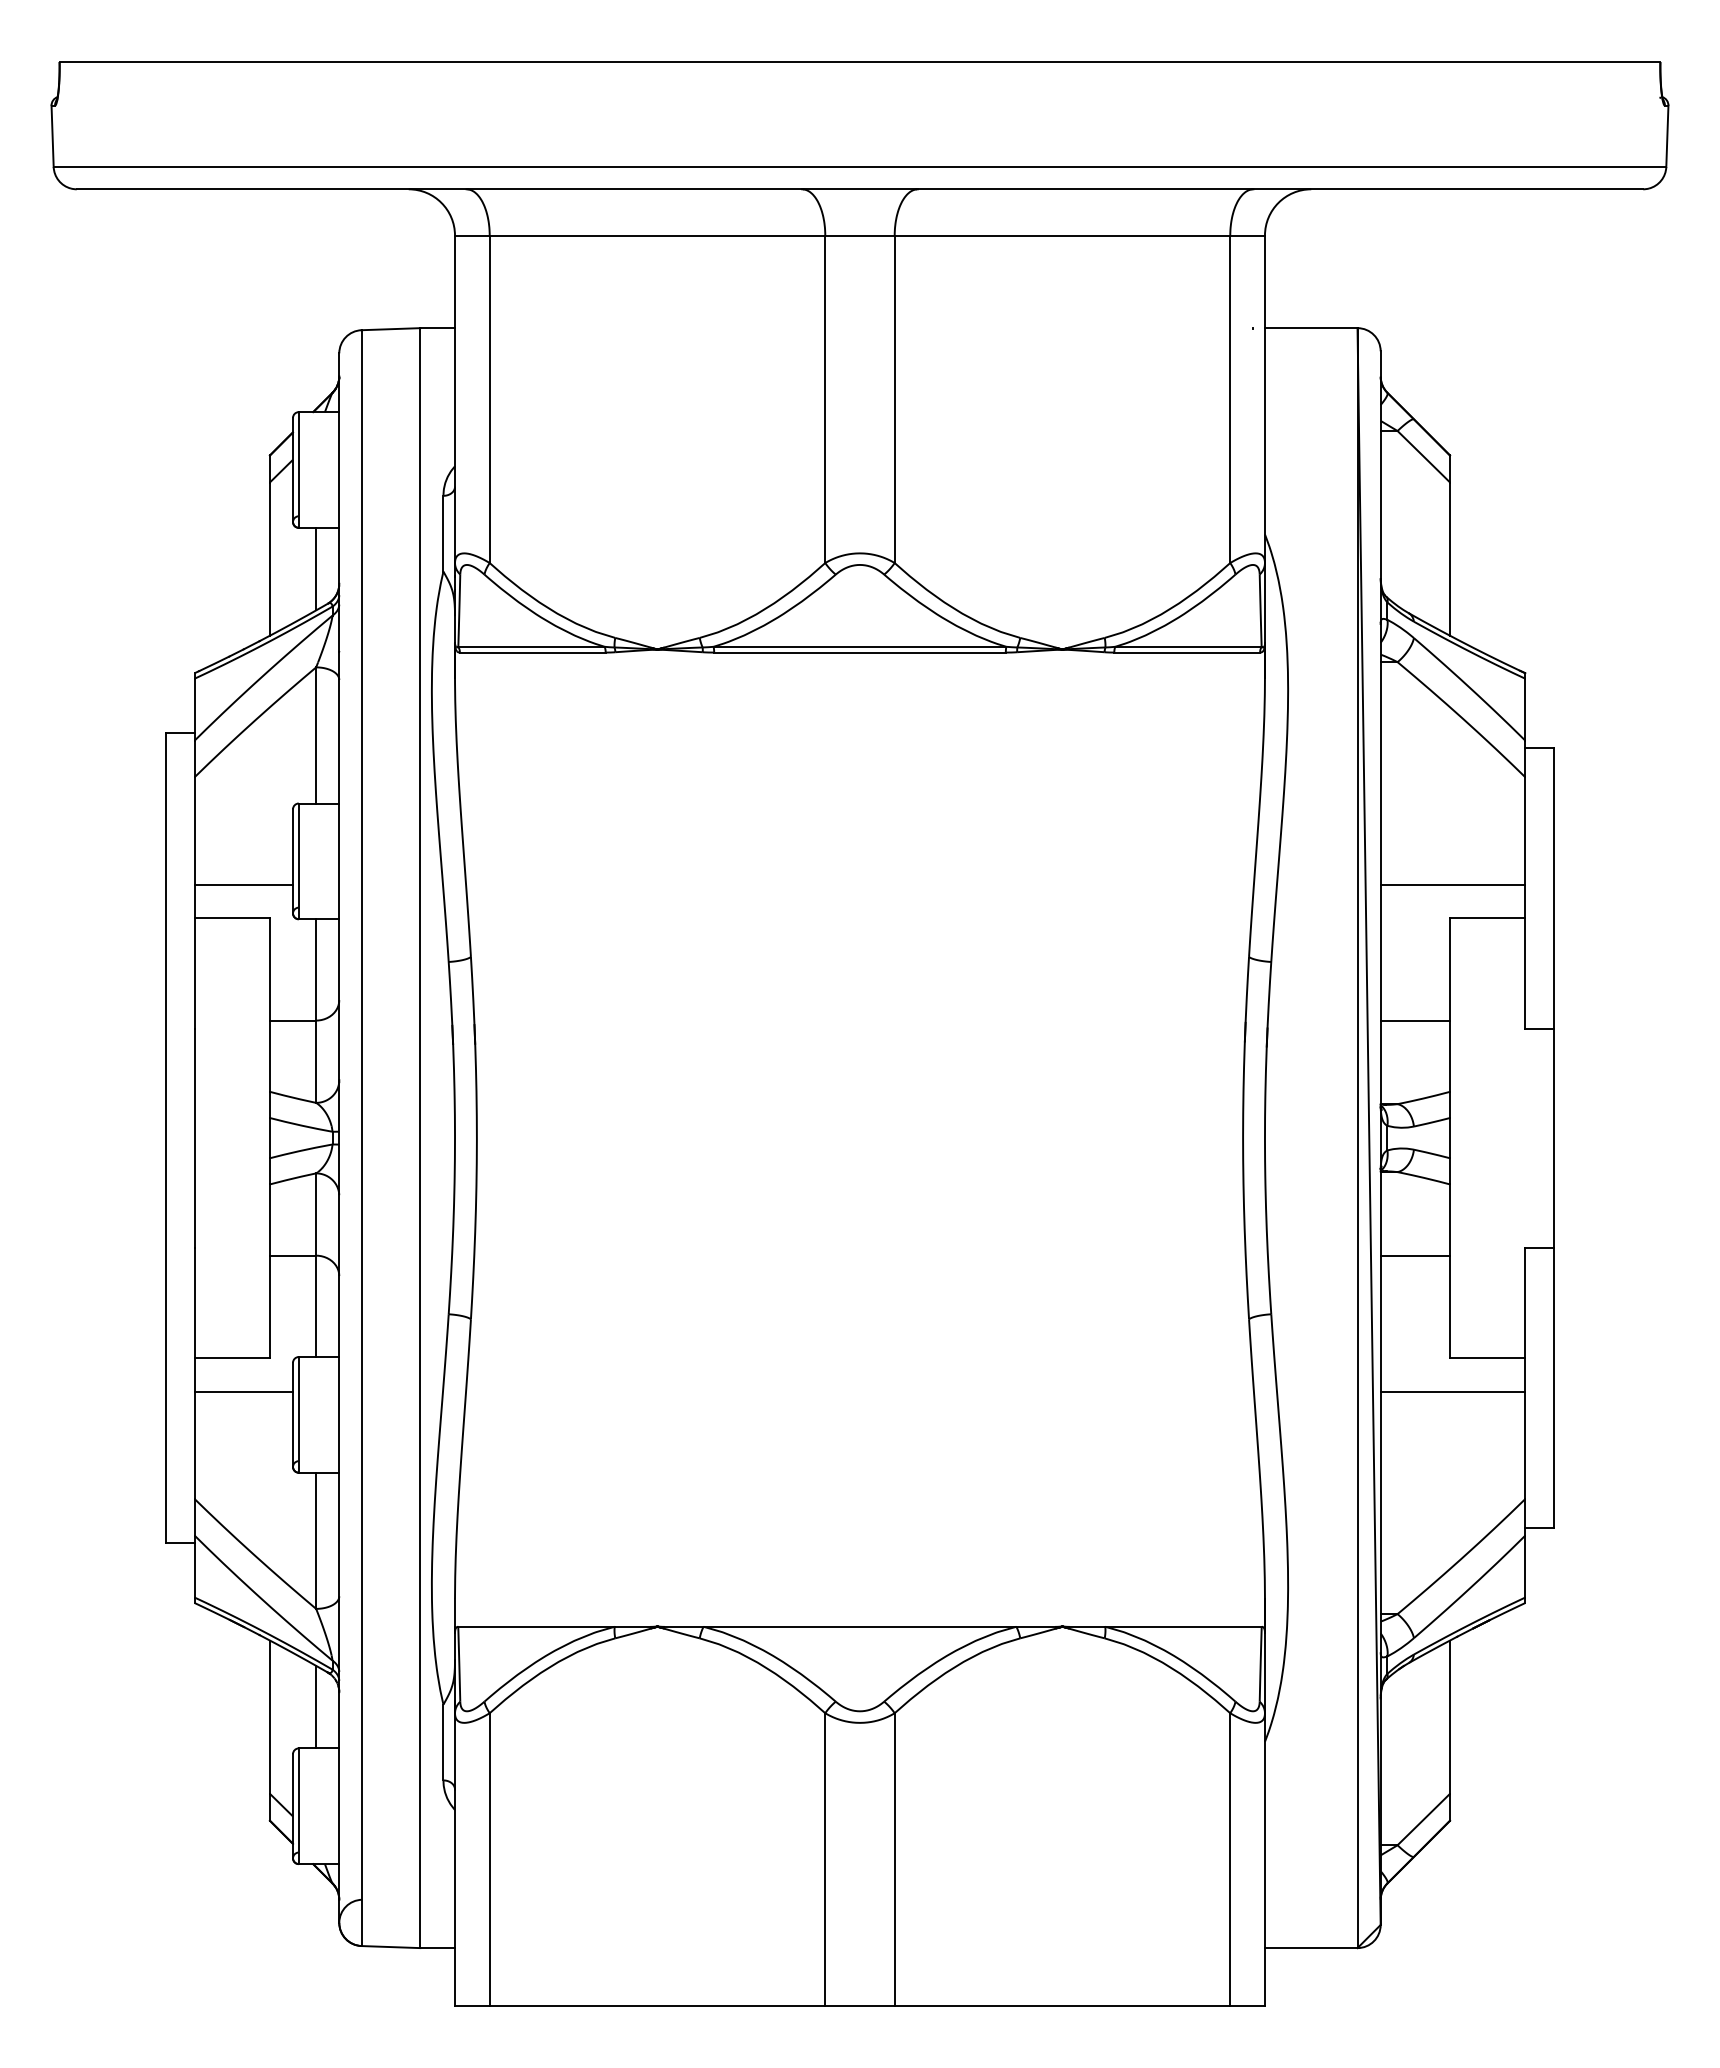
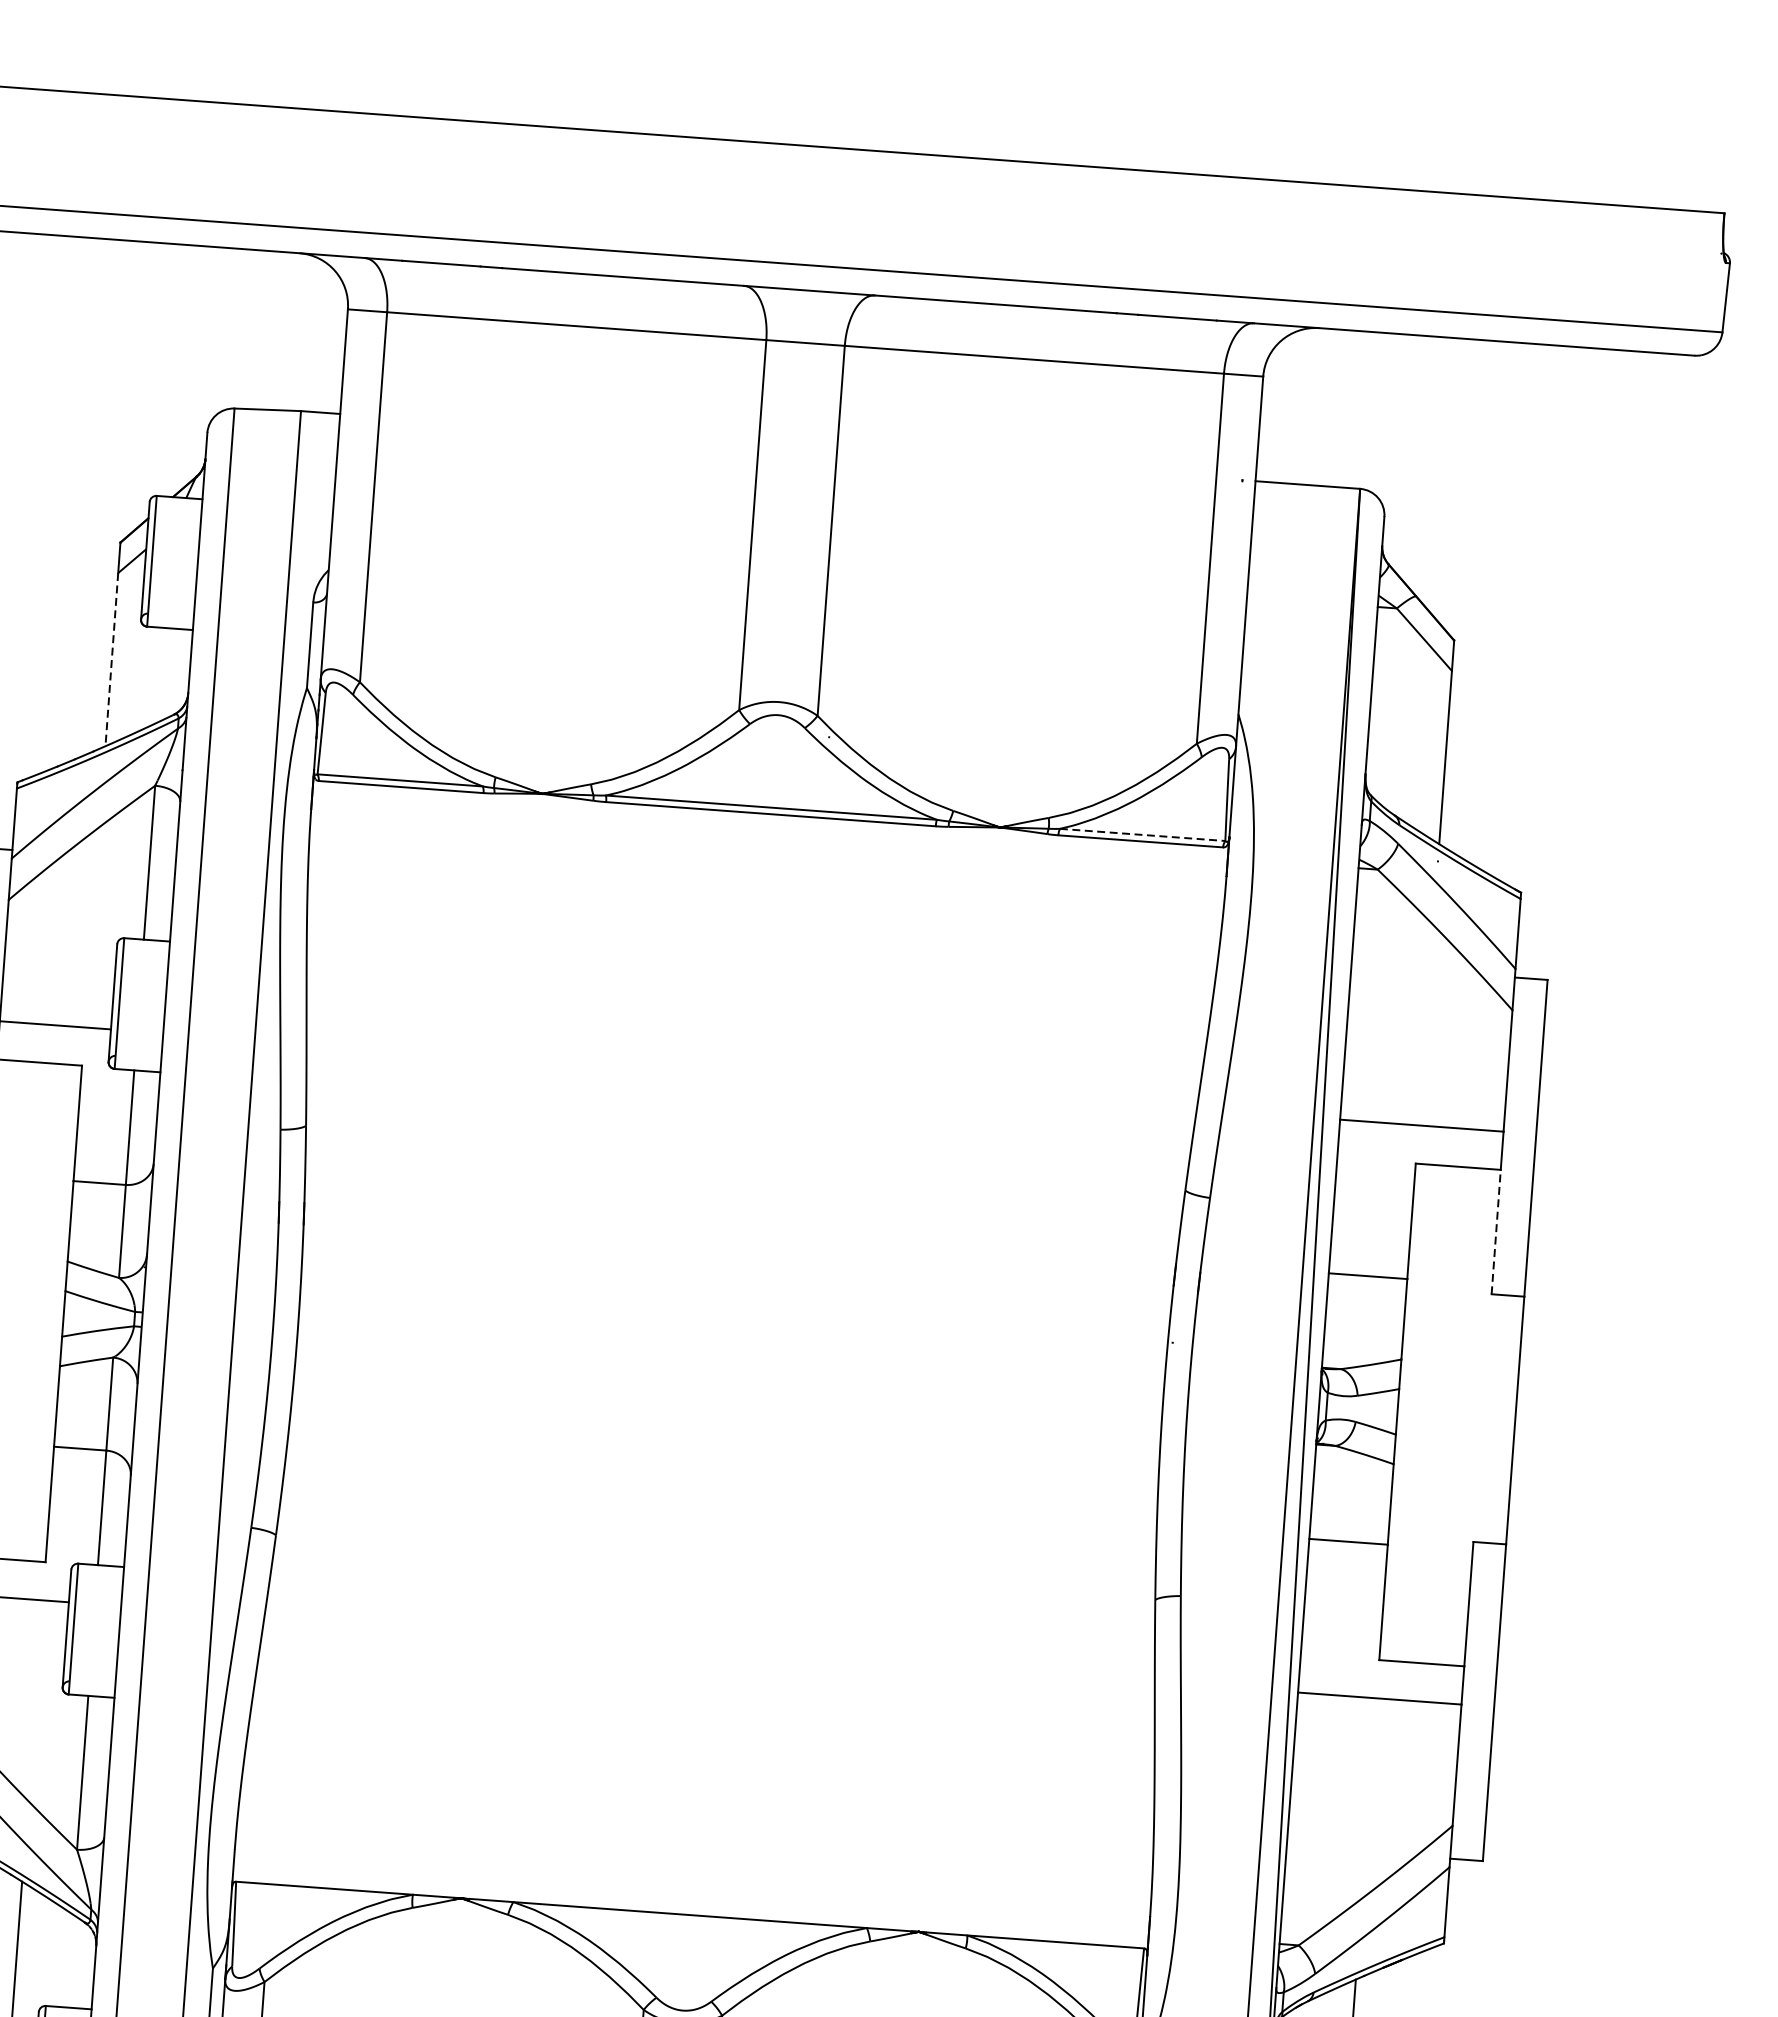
line: (269, 559) -> (111, 660), solid -> dashed
line: (316, 568) -> (163, 674), removed
line: (1188, 646) -> (1142, 834), solid -> dashed
line: (1525, 973) -> (1496, 1232), solid -> dashed
line: (316, 1706) -> (69, 1960), removed

